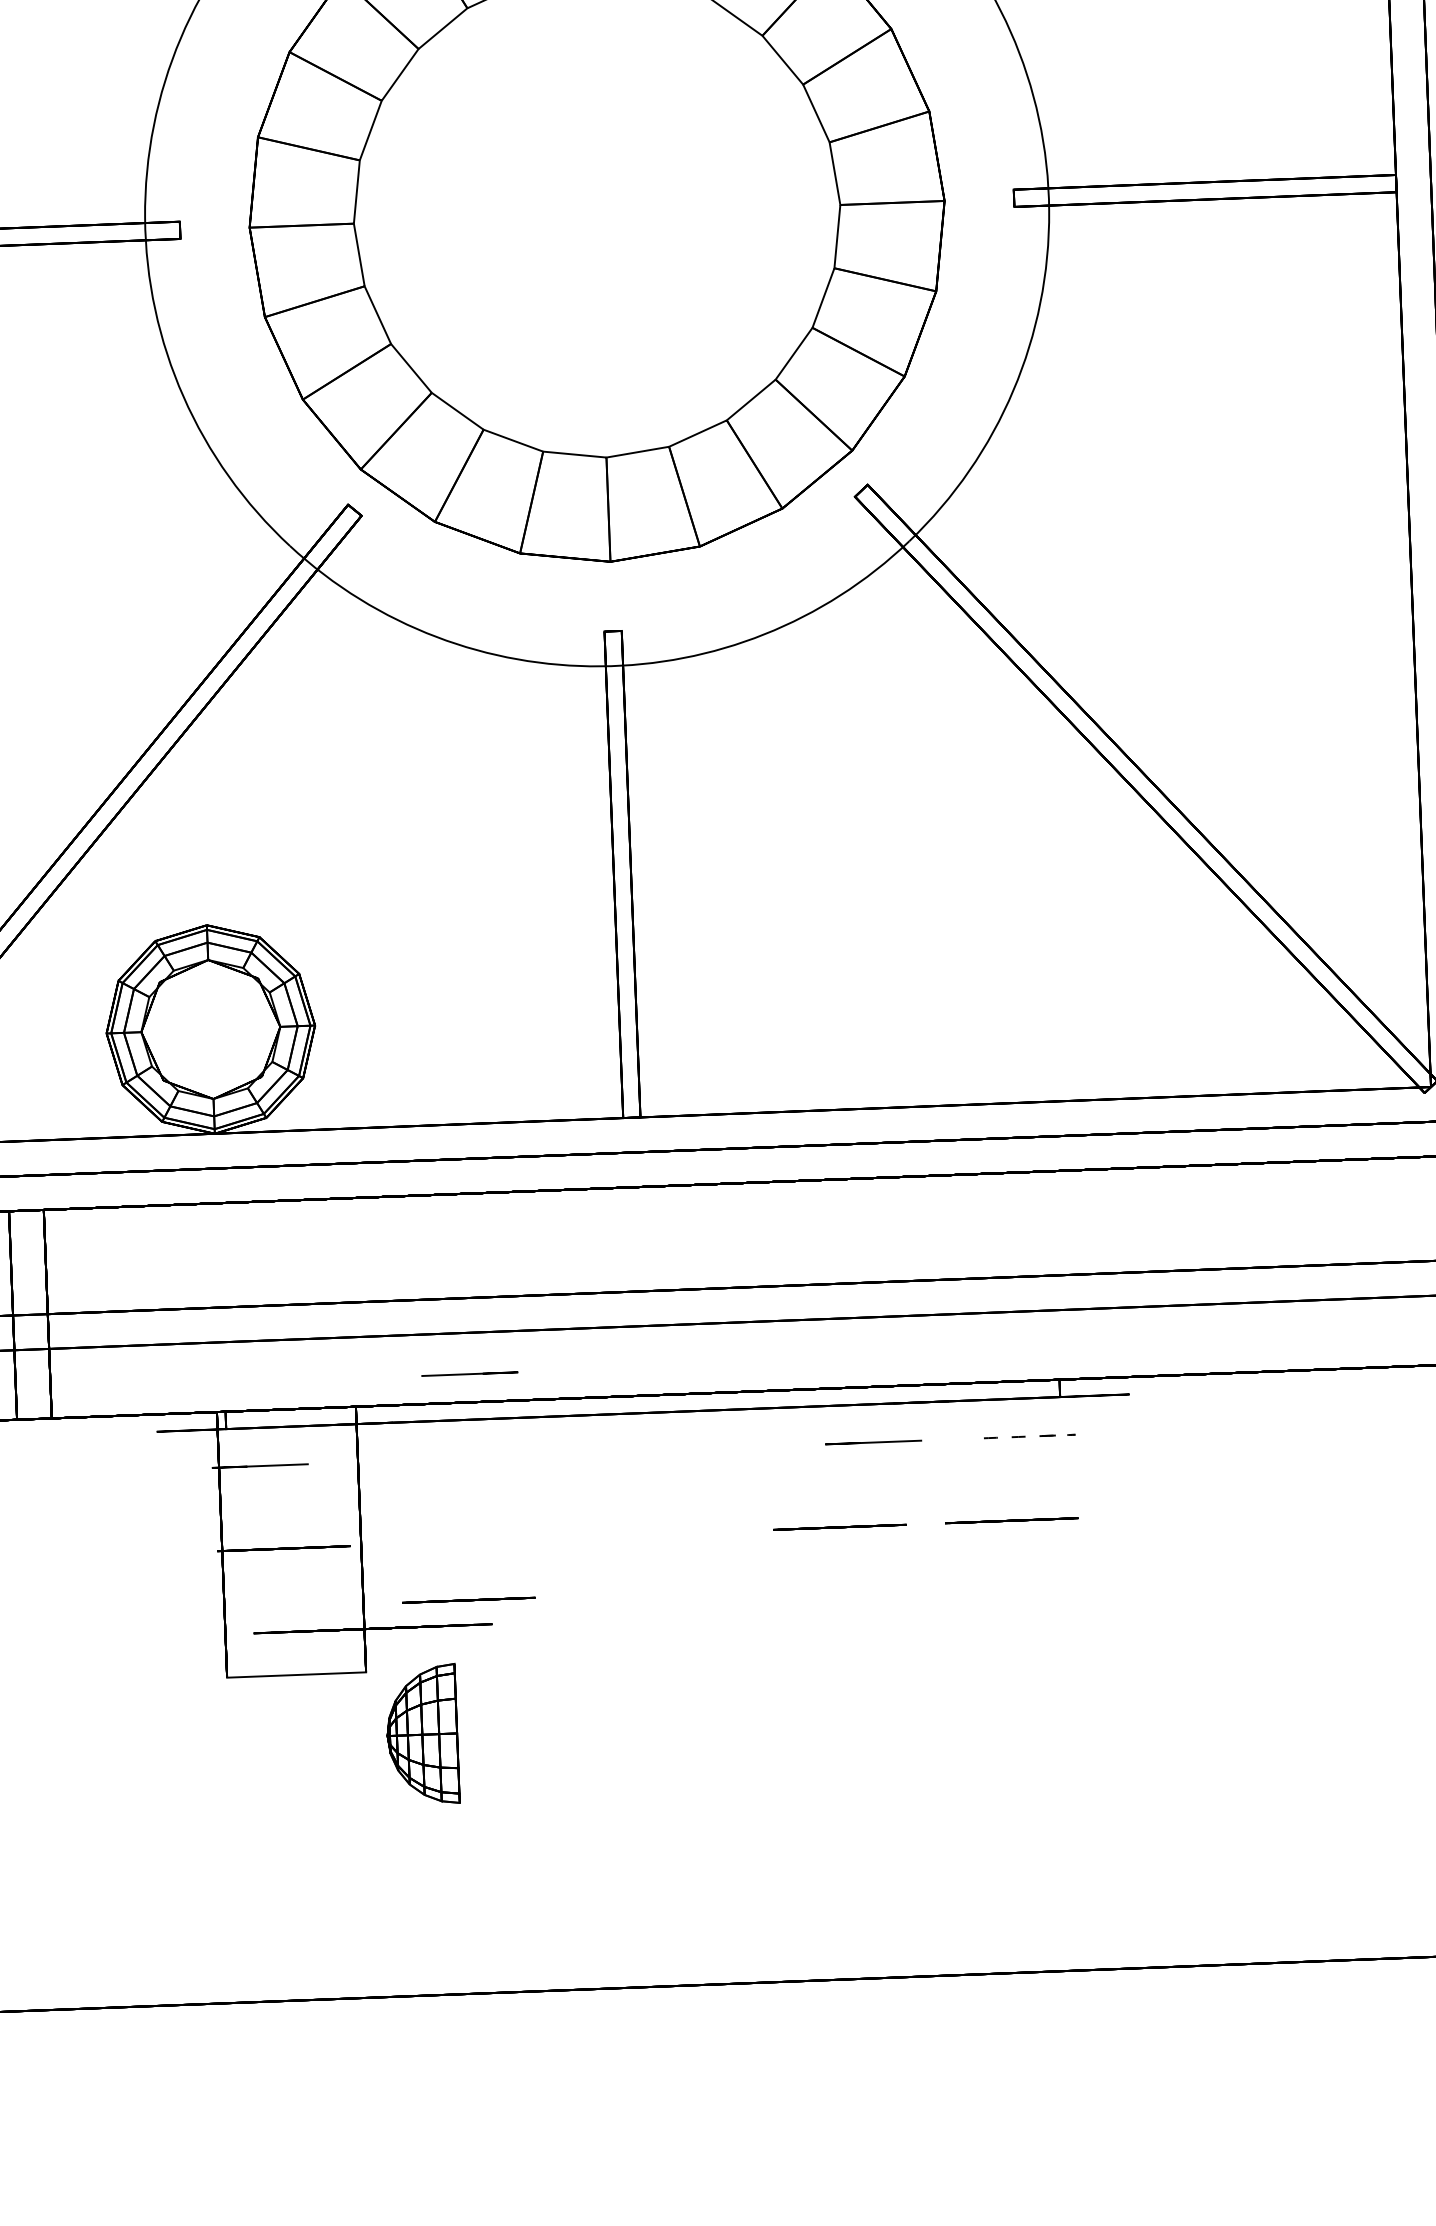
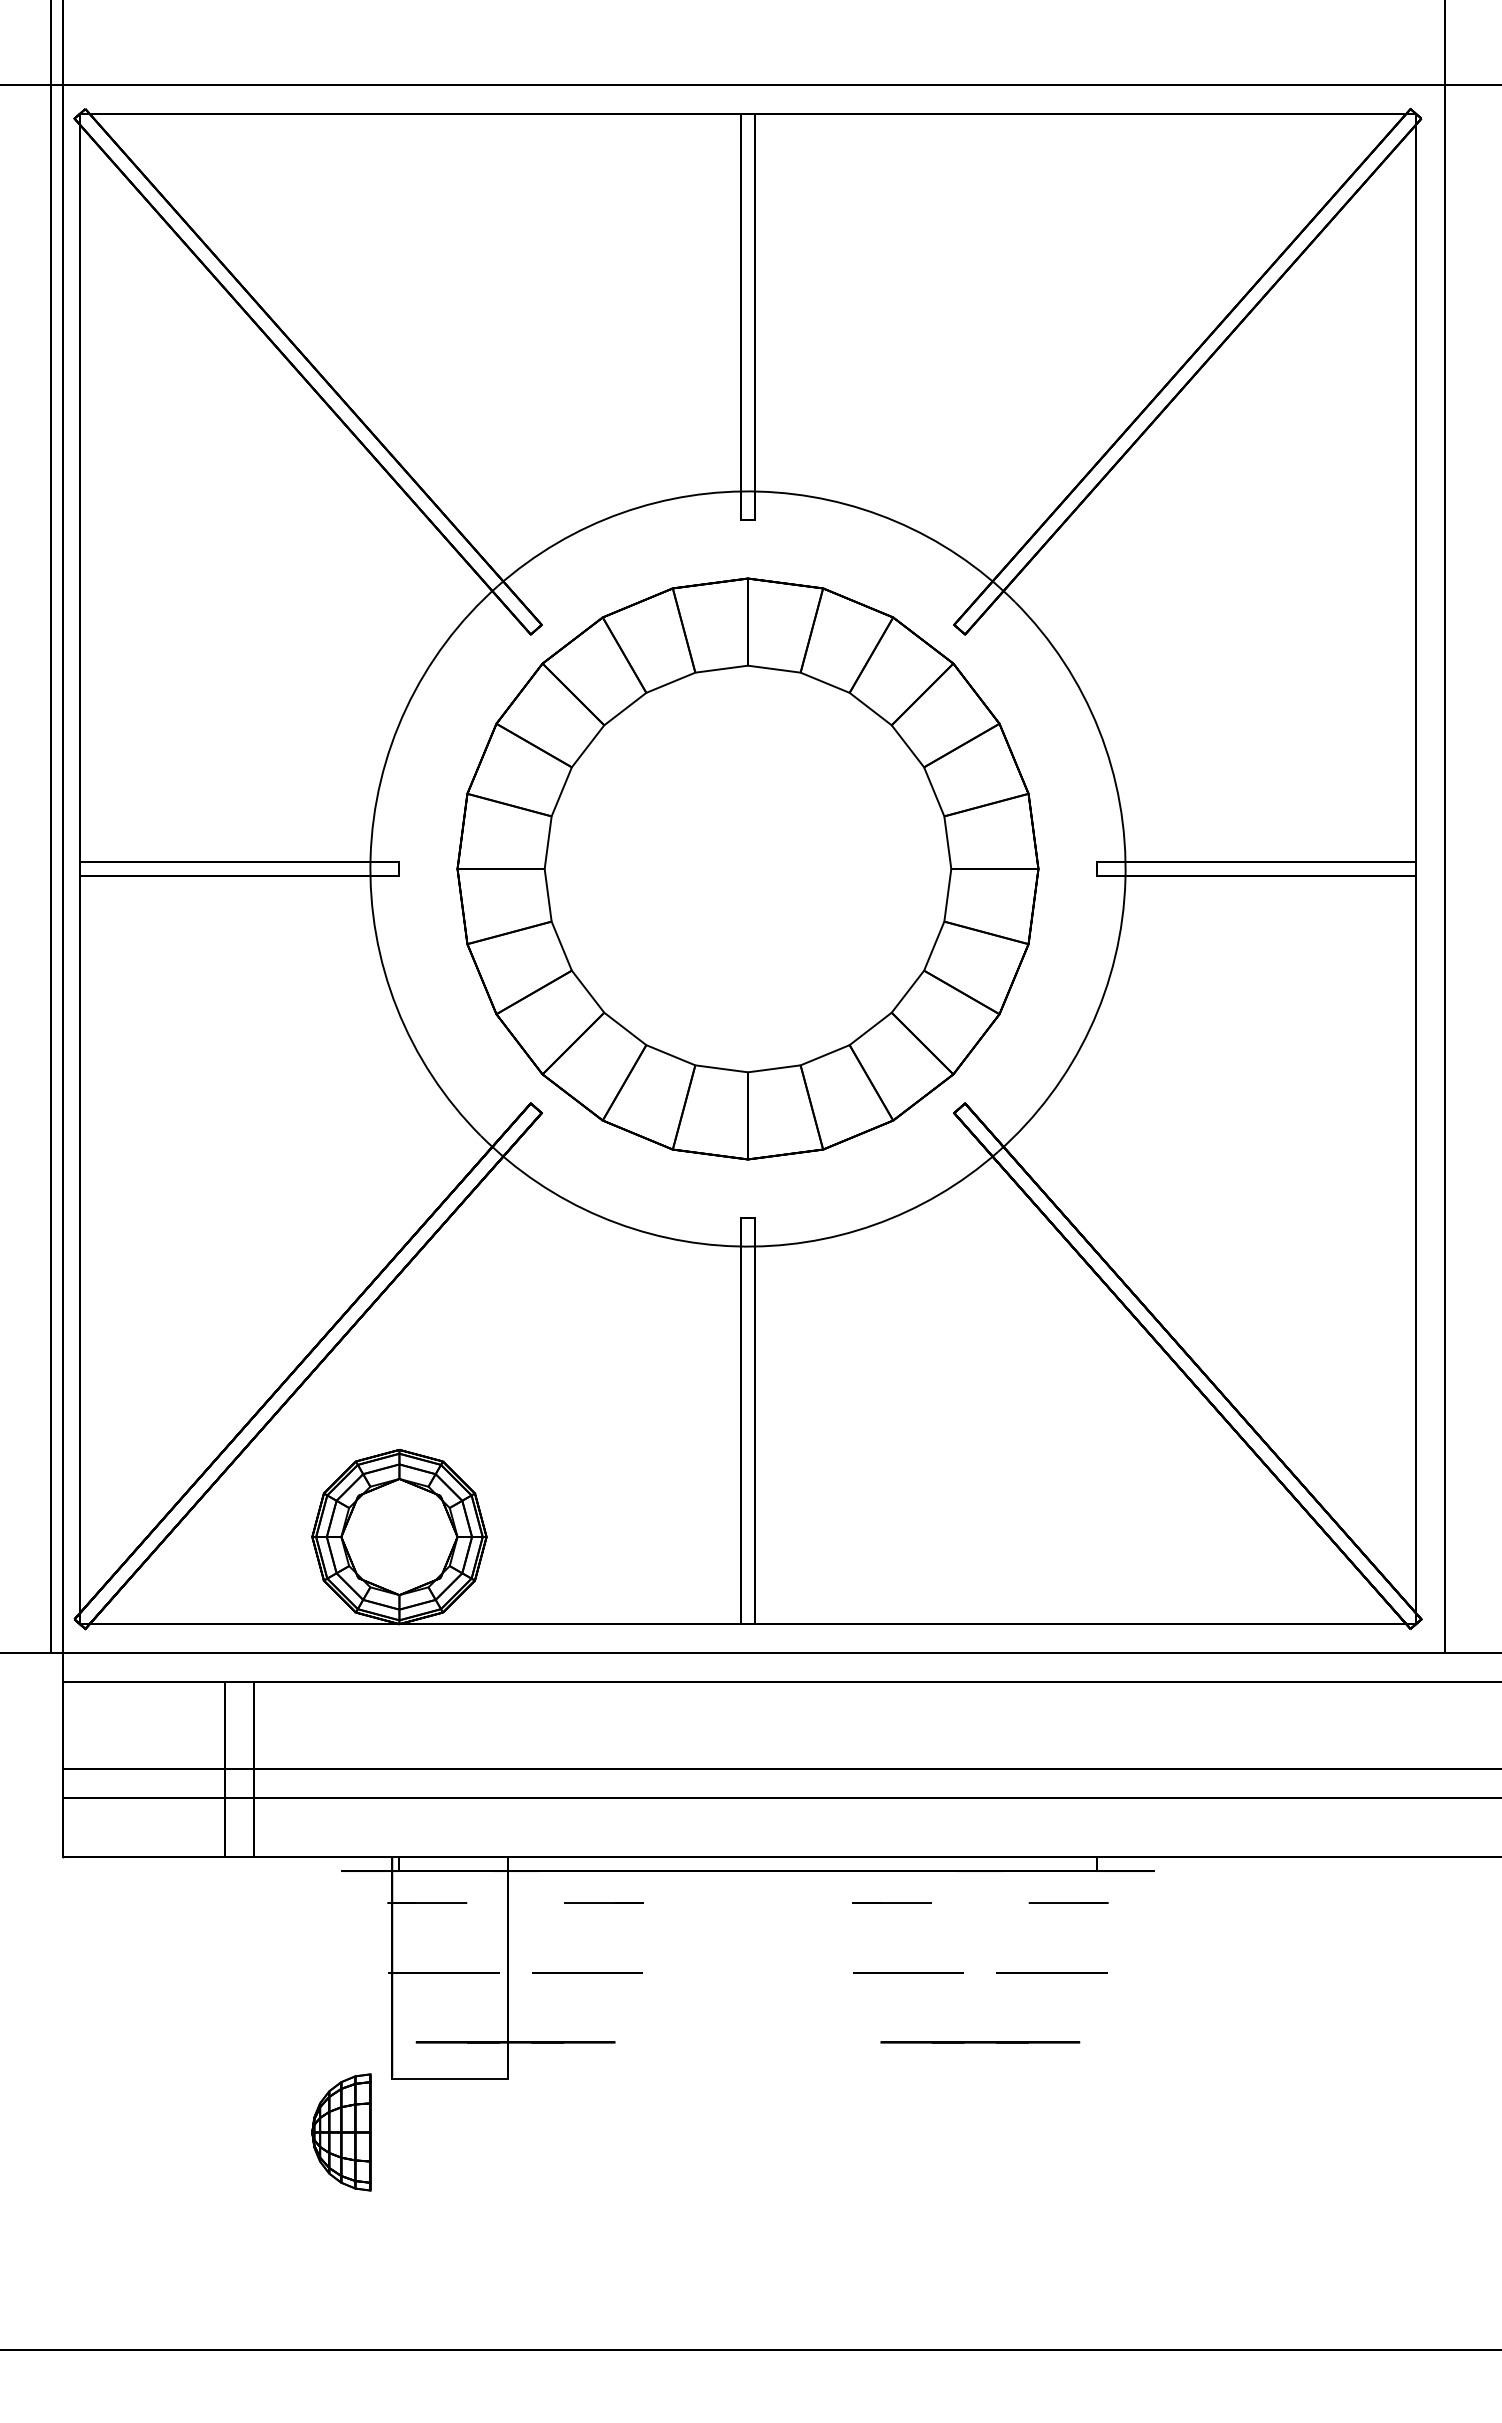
line: (468, 1373) -> (603, 1902), moved
arc: (1058, 1436) -> (1093, 1903), dashed -> solid
line: (873, 1441) -> (891, 1902), moved
line: (468, 1600) -> (587, 1972), moved
line: (929, 1607) -> (980, 2042), added
part: (422, 1734) -> (341, 2132), moved

